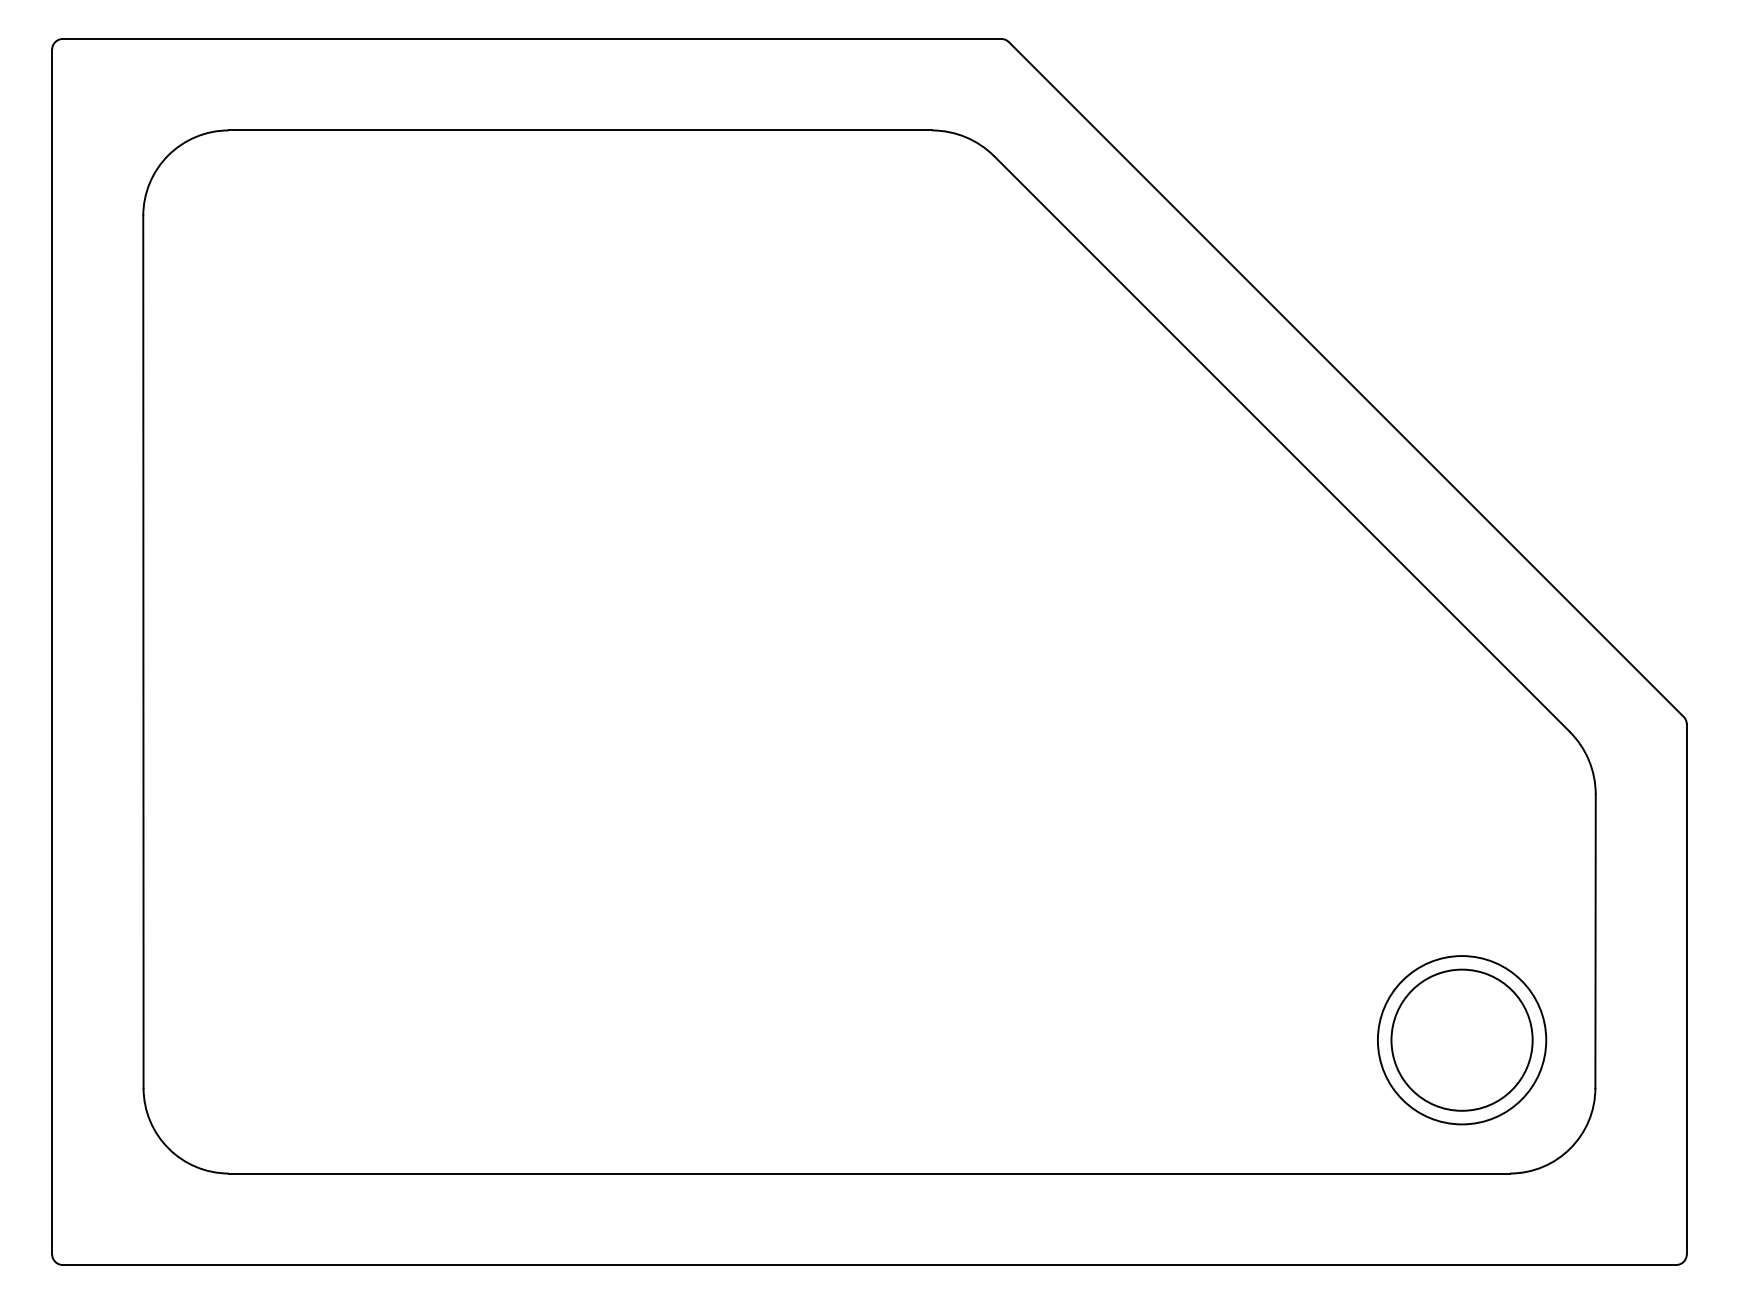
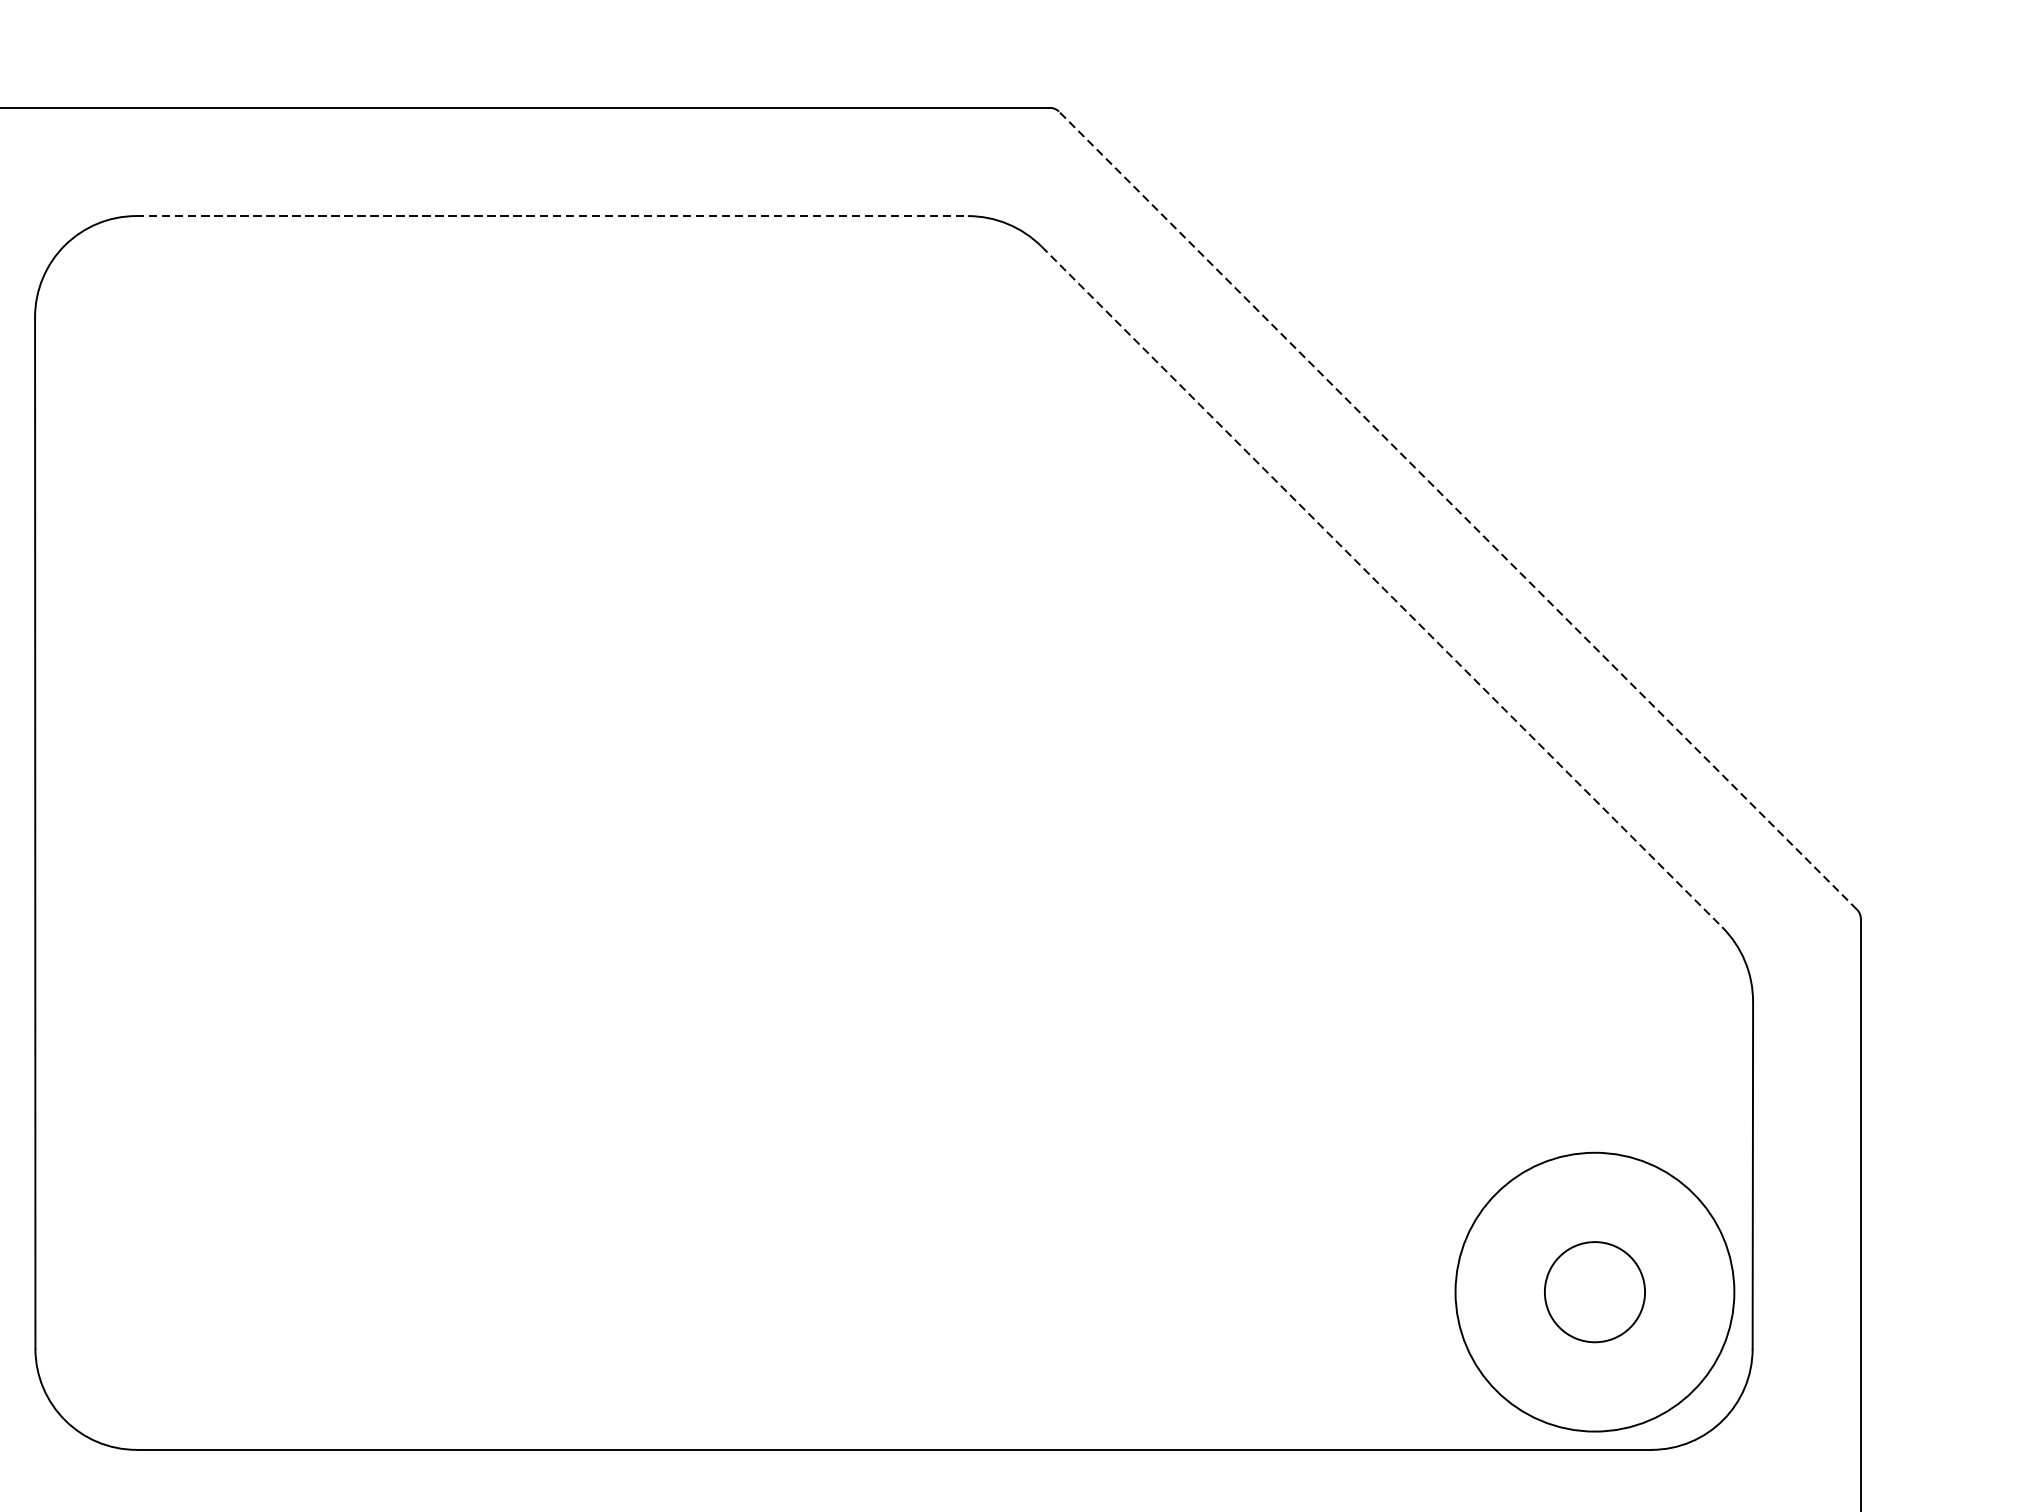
line: (580, 130) -> (552, 216), solid -> dashed
line: (1345, 379) -> (1457, 510), solid -> dashed
line: (1281, 443) -> (1381, 586), solid -> dashed
circle: (1461, 1039) -> (1594, 1291), size x0.6
circle: (1461, 1040) -> (1594, 1292), size x1.4

